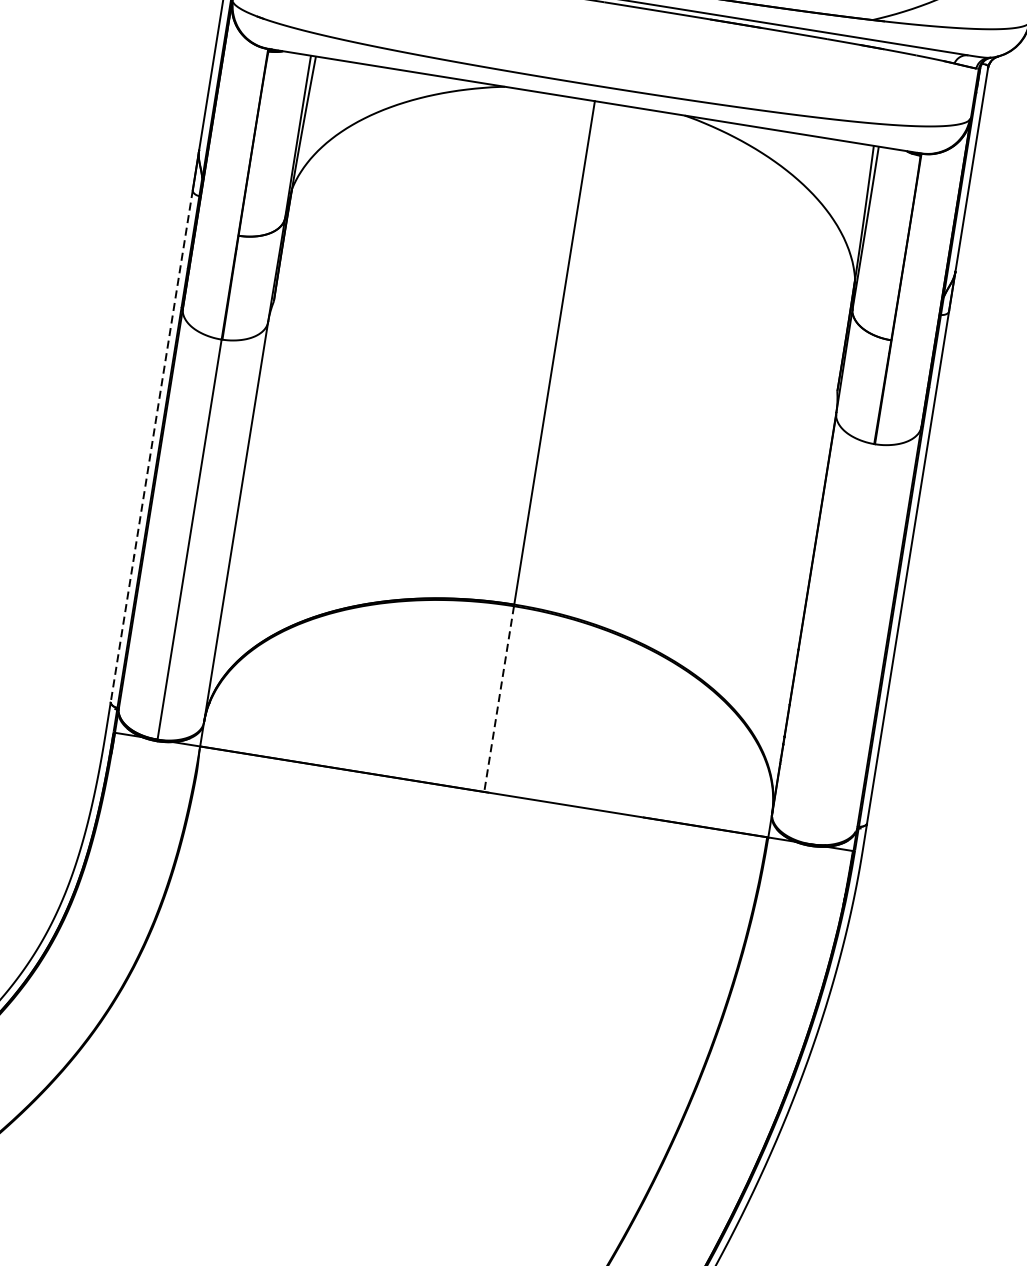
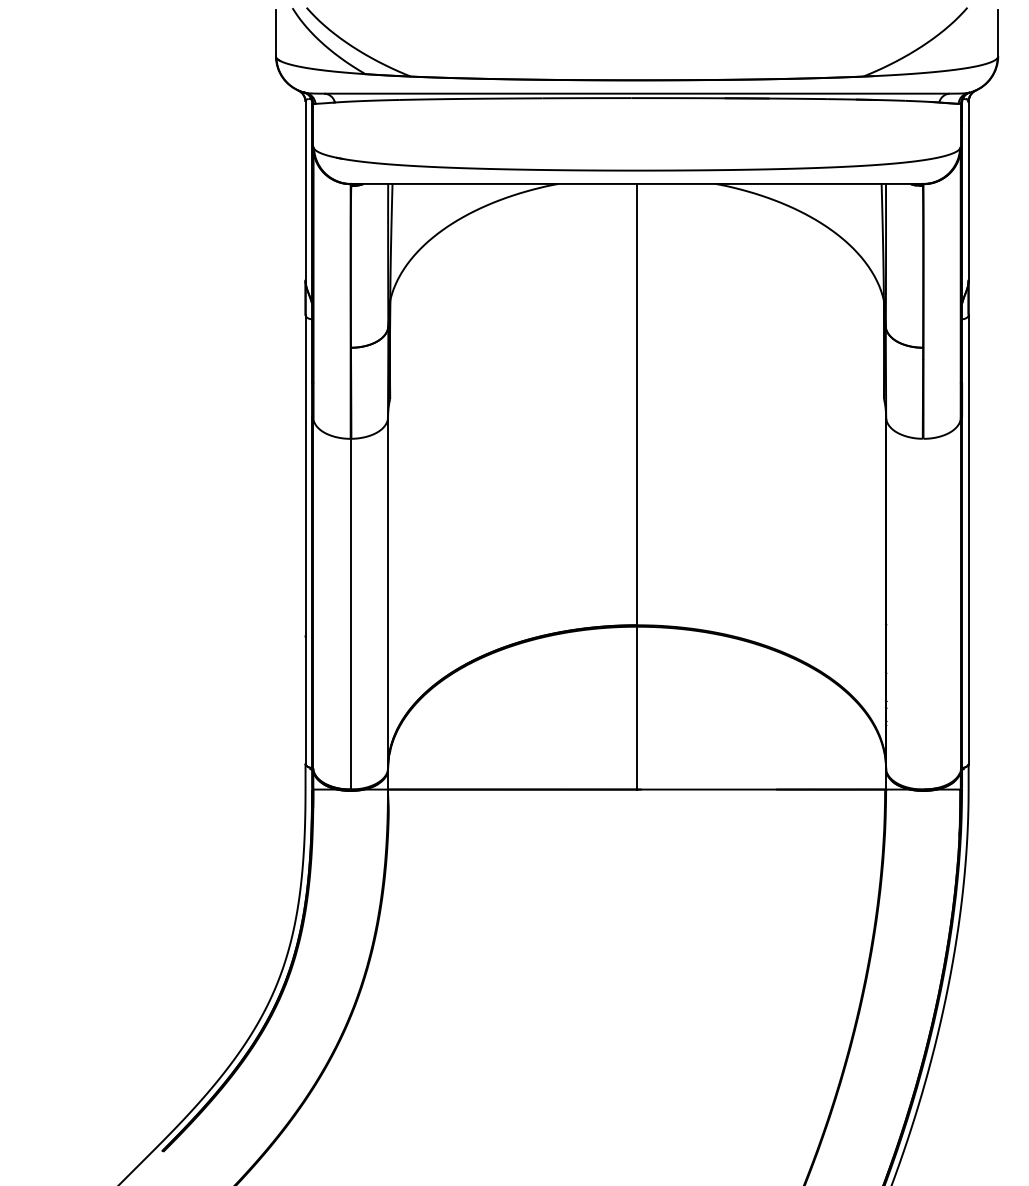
line: (151, 446) -> (305, 539), dashed -> solid
line: (499, 699) -> (637, 708), dashed -> solid

